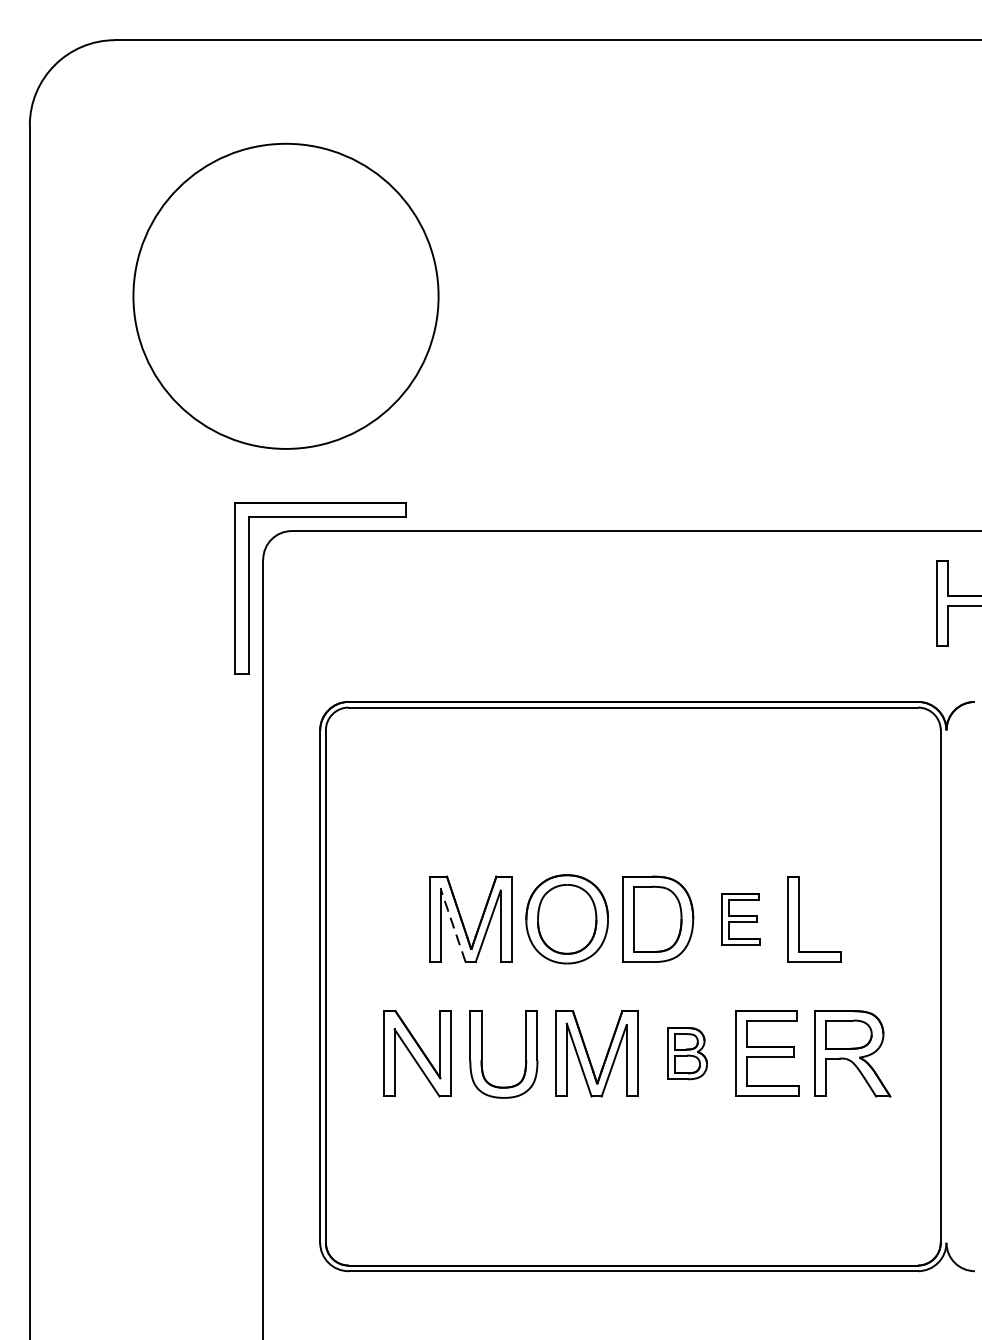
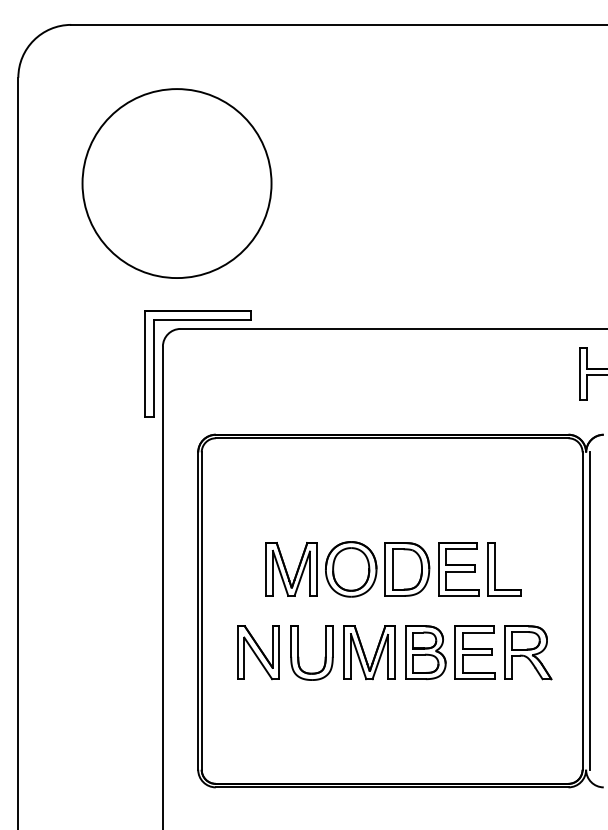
part: (740, 919) -> (458, 569), size x1.67
line: (453, 925) -> (280, 573), dashed -> solid
line: (951, 985) -> (589, 610), added
part: (687, 1053) -> (425, 652), size x1.67

